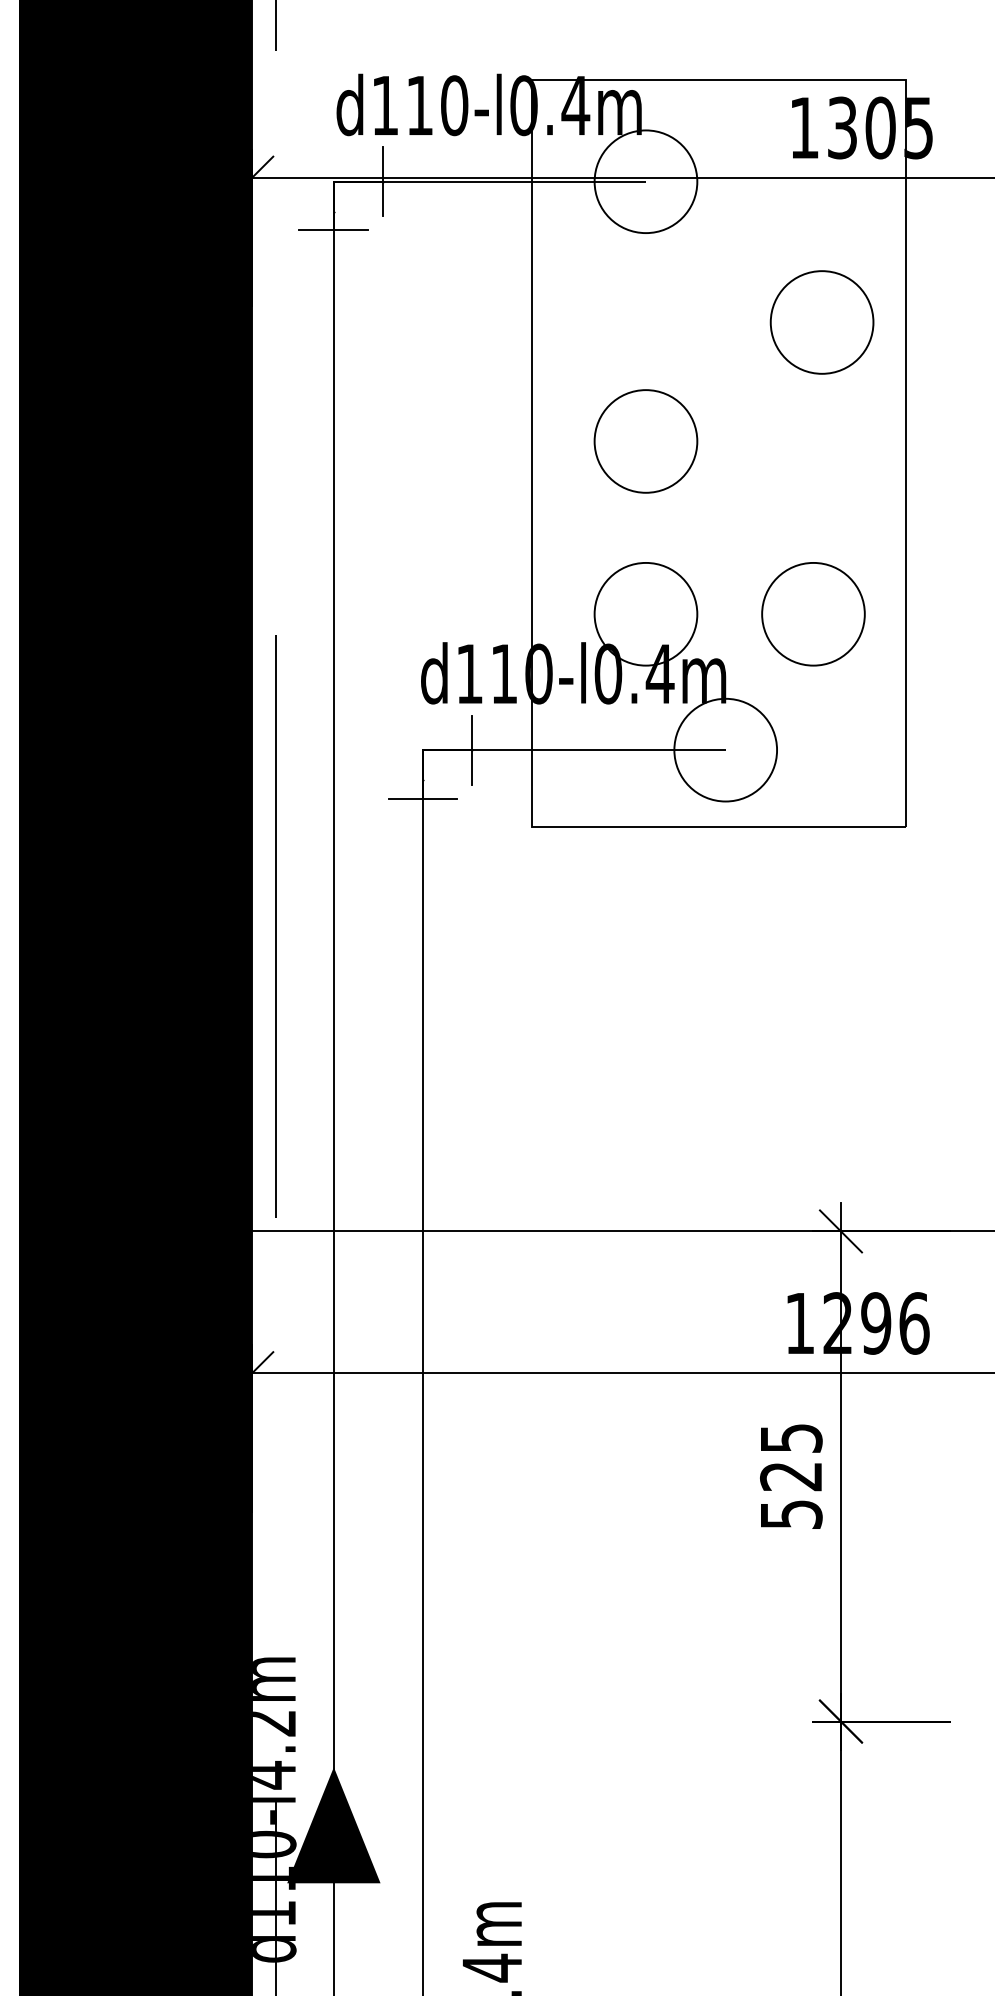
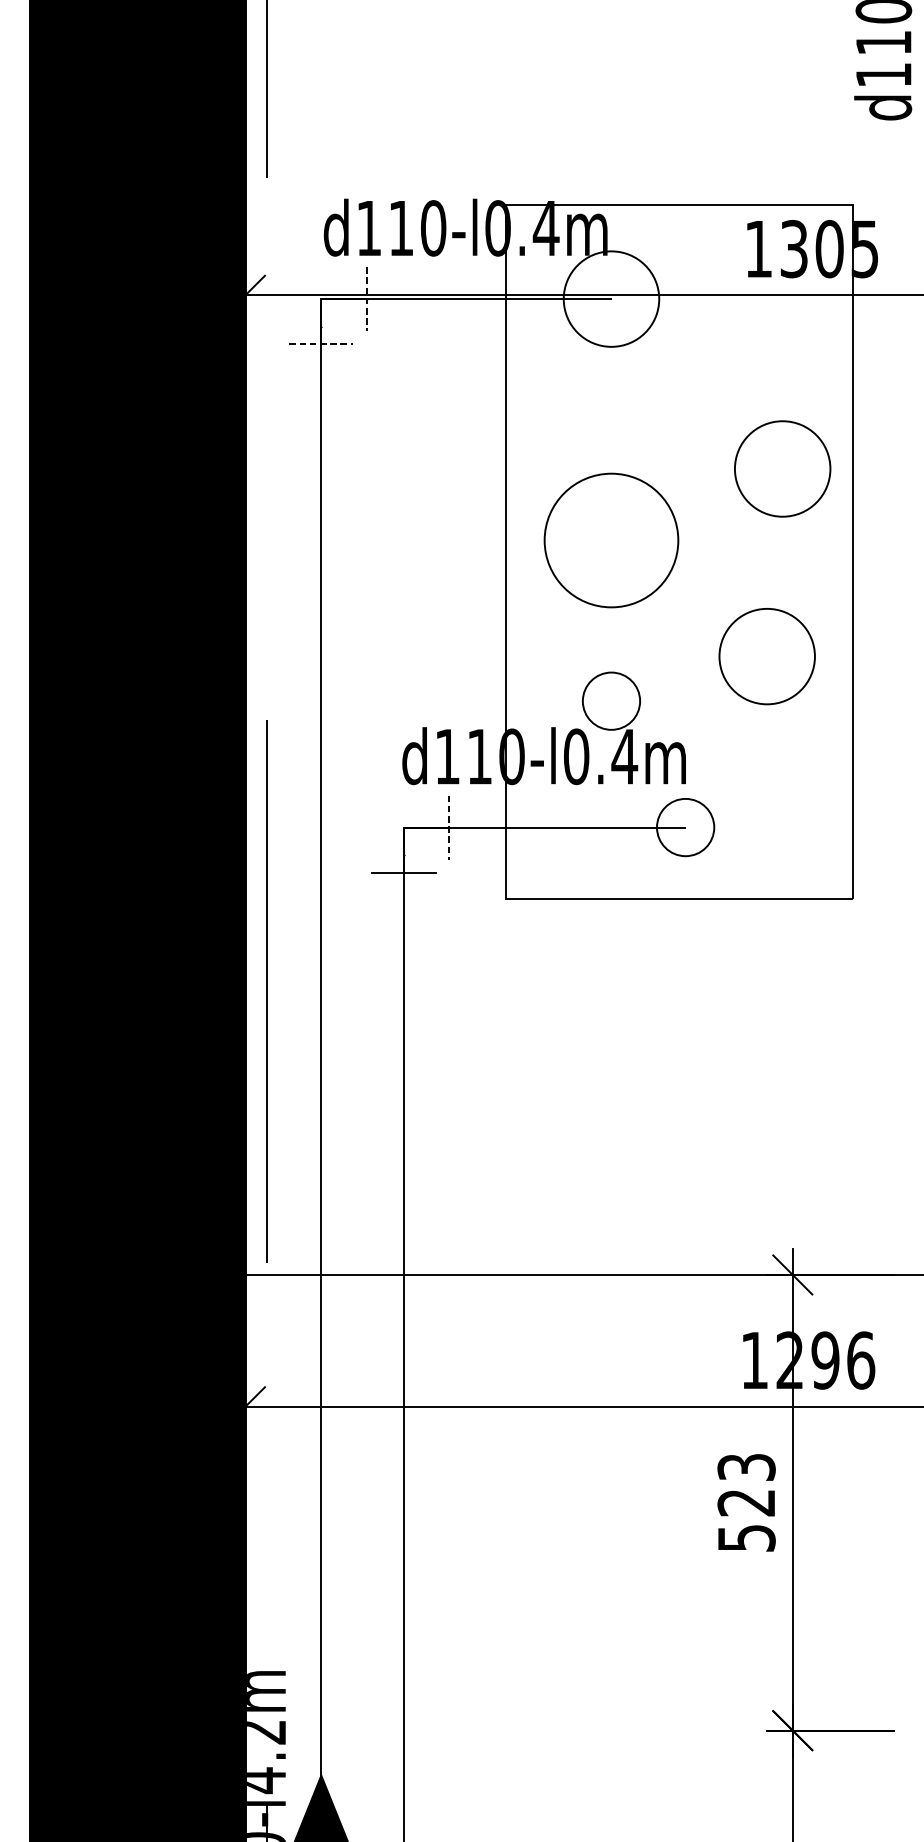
line: (382, 182) -> (366, 299), solid -> dashed
line: (334, 230) -> (321, 344), solid -> dashed
circle: (821, 322) -> (782, 468), moved
circle: (645, 441) -> (611, 540), size x1.4
circle: (645, 613) -> (611, 700), size x0.6
circle: (813, 614) -> (767, 656), moved
circle: (725, 749) -> (685, 826), size x0.6
line: (471, 750) -> (449, 827), solid -> dashed
text: (791, 1438) -> (746, 1467), 525 -> 523

